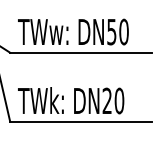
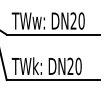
text: (111, 31) -> (73, 20), DN50 -> DN20

